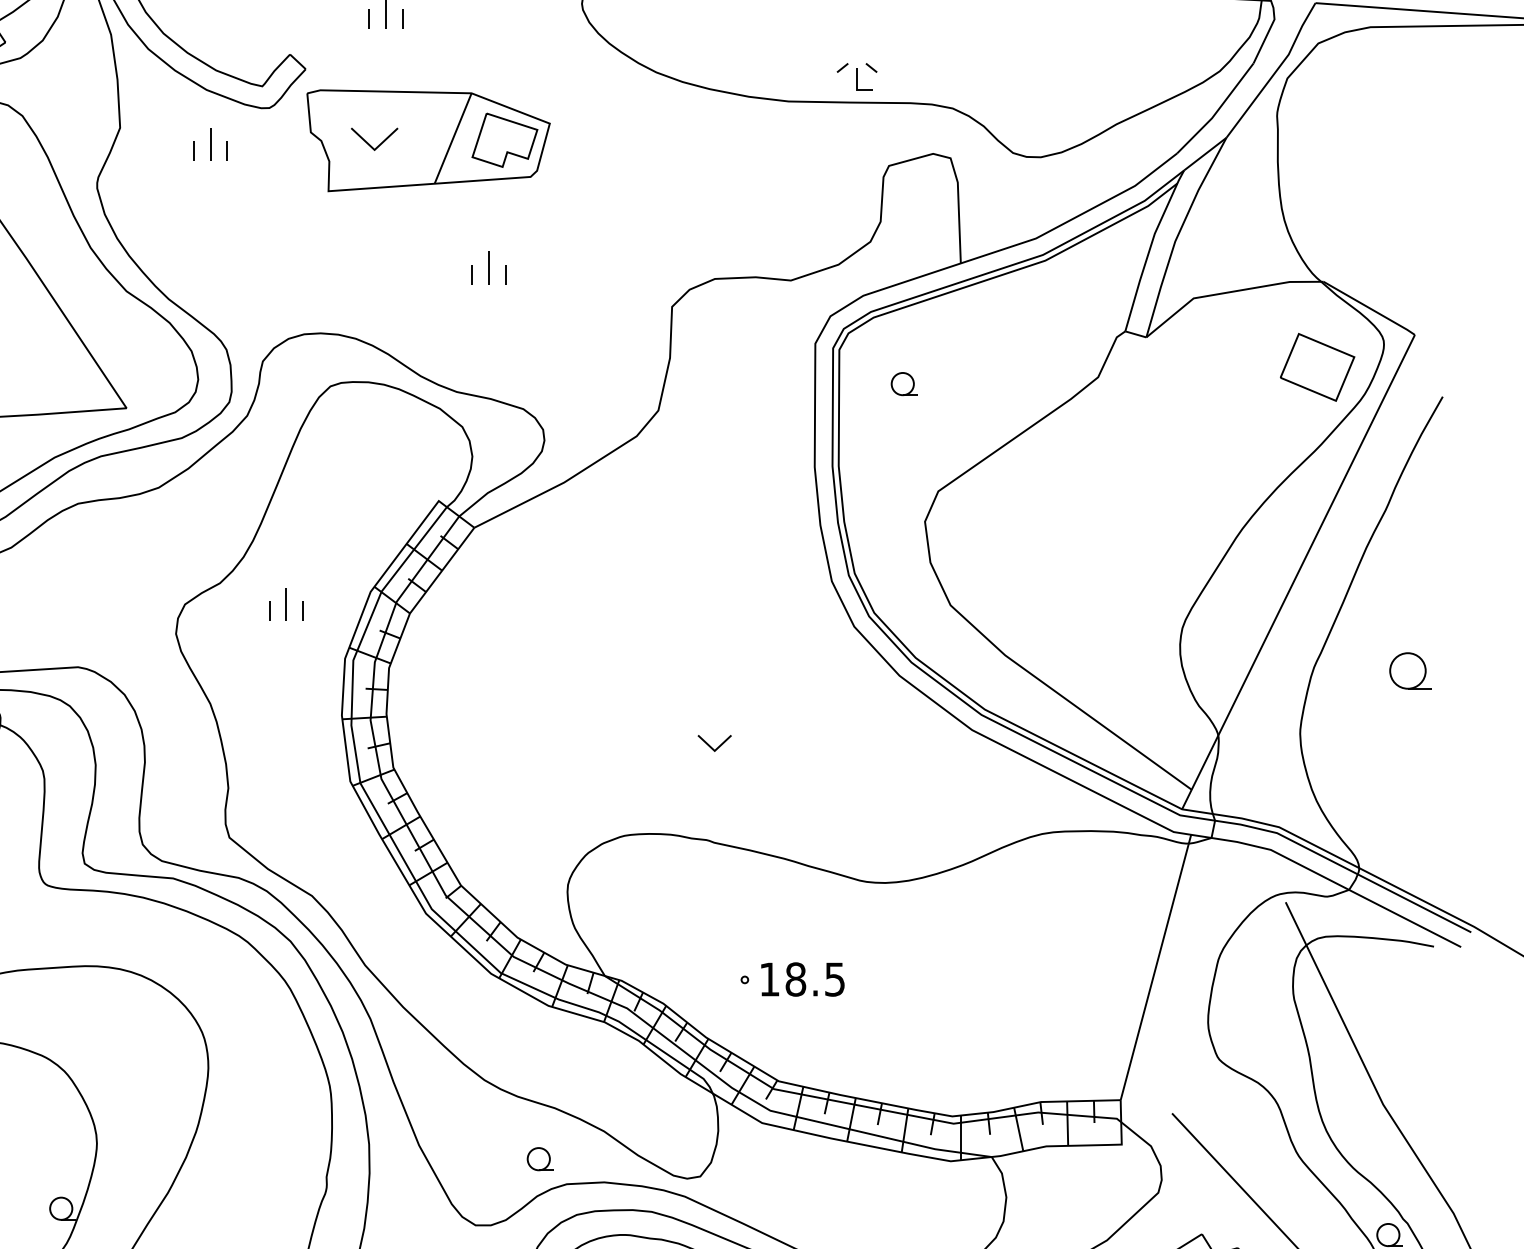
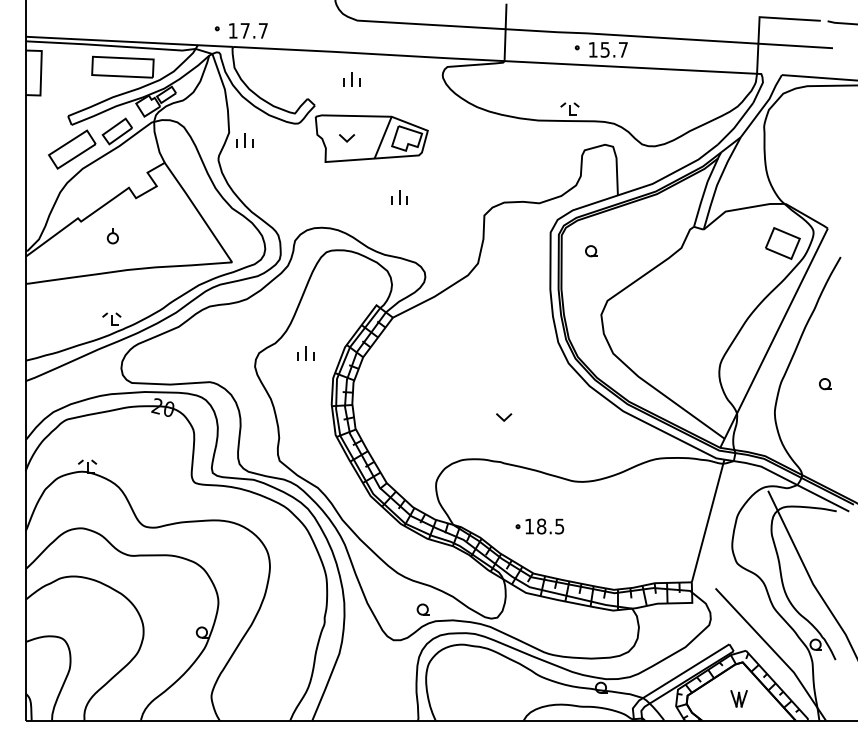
part: (376, 140) -> (347, 138), size x0.71
part: (209, 144) -> (244, 140), moved
part: (1409, 672) -> (825, 384), size x0.62

